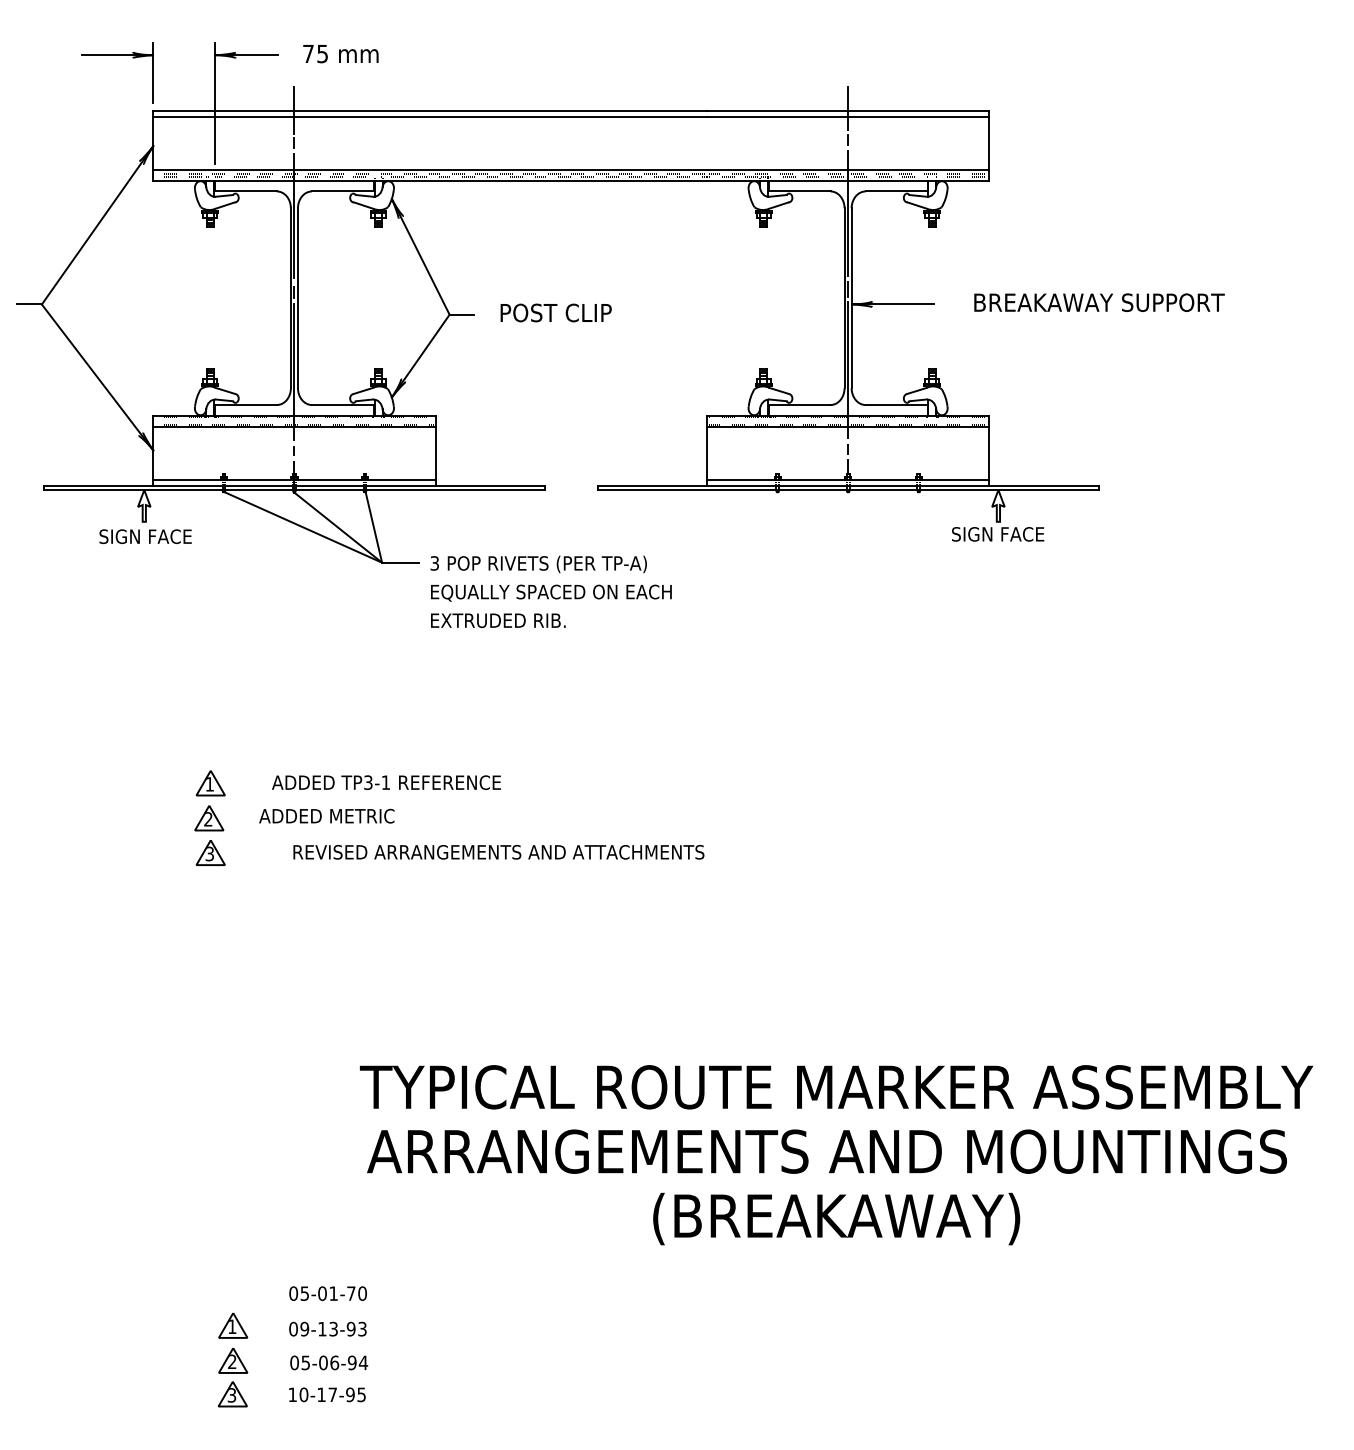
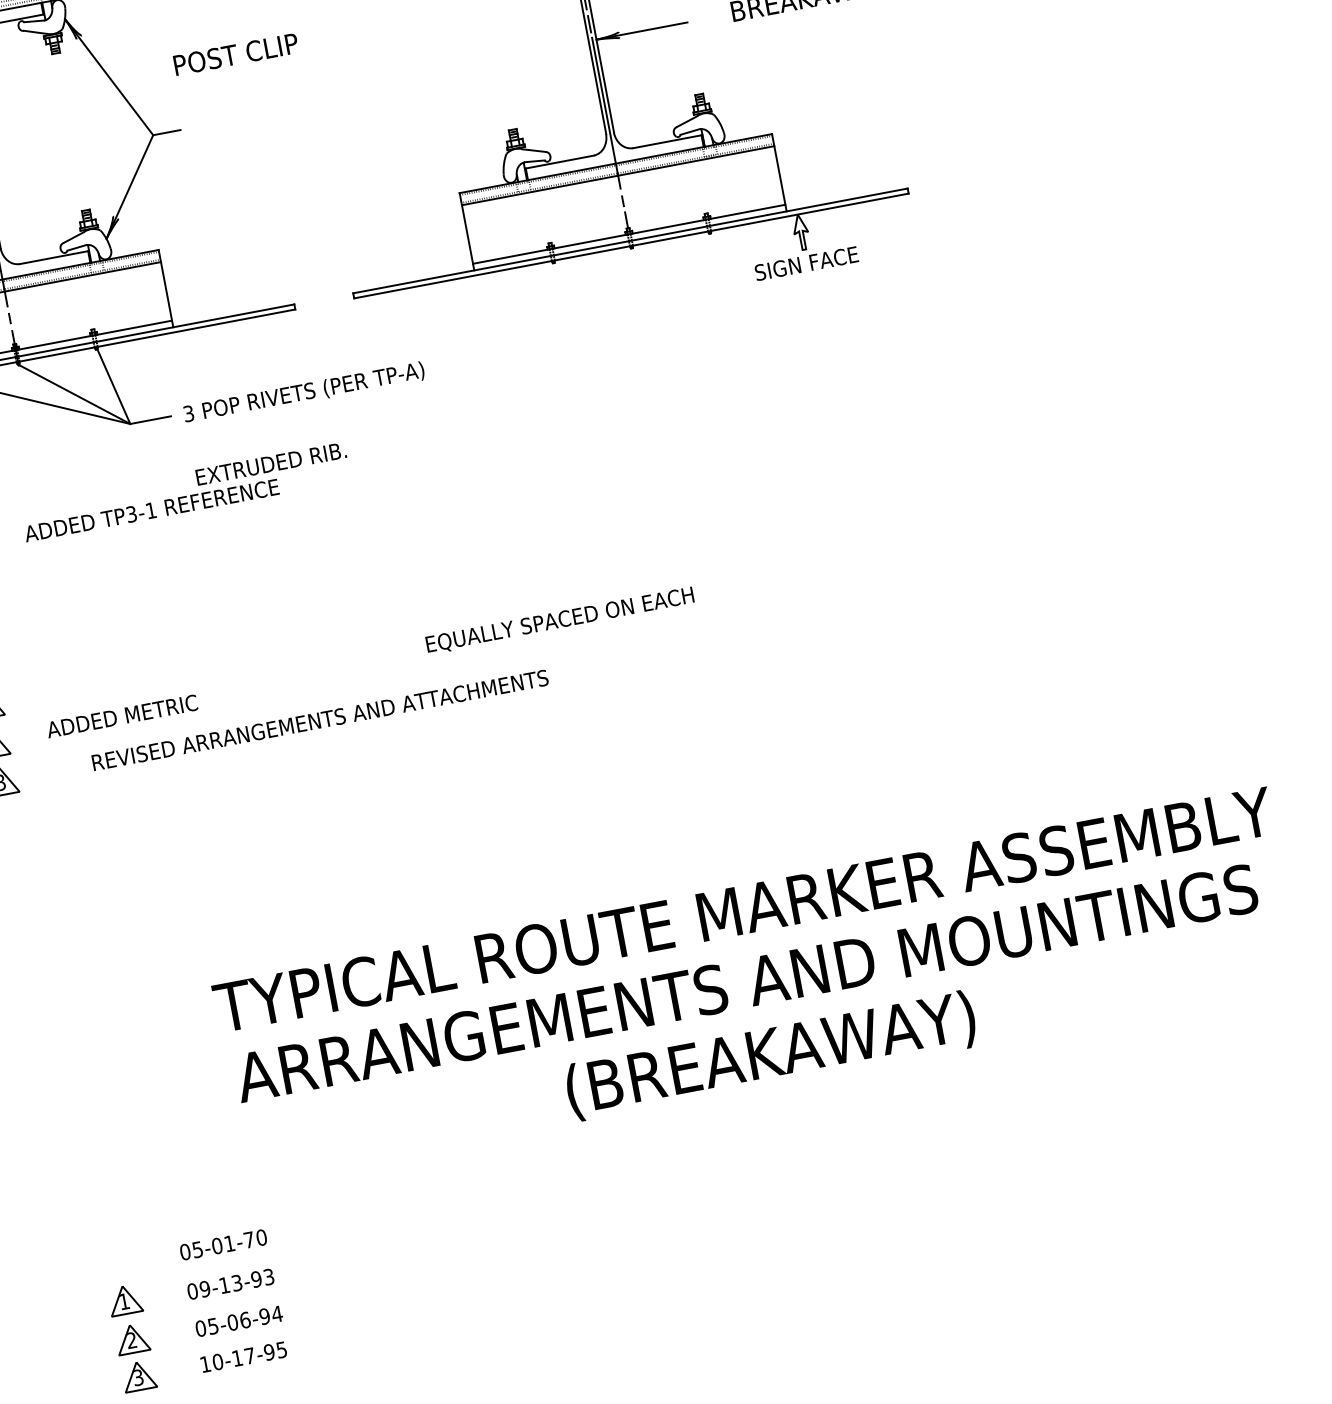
text: (555, 312) -> (235, 54), moved
text: (551, 592) -> (560, 620), moved
text: (386, 782) -> (151, 510), moved

